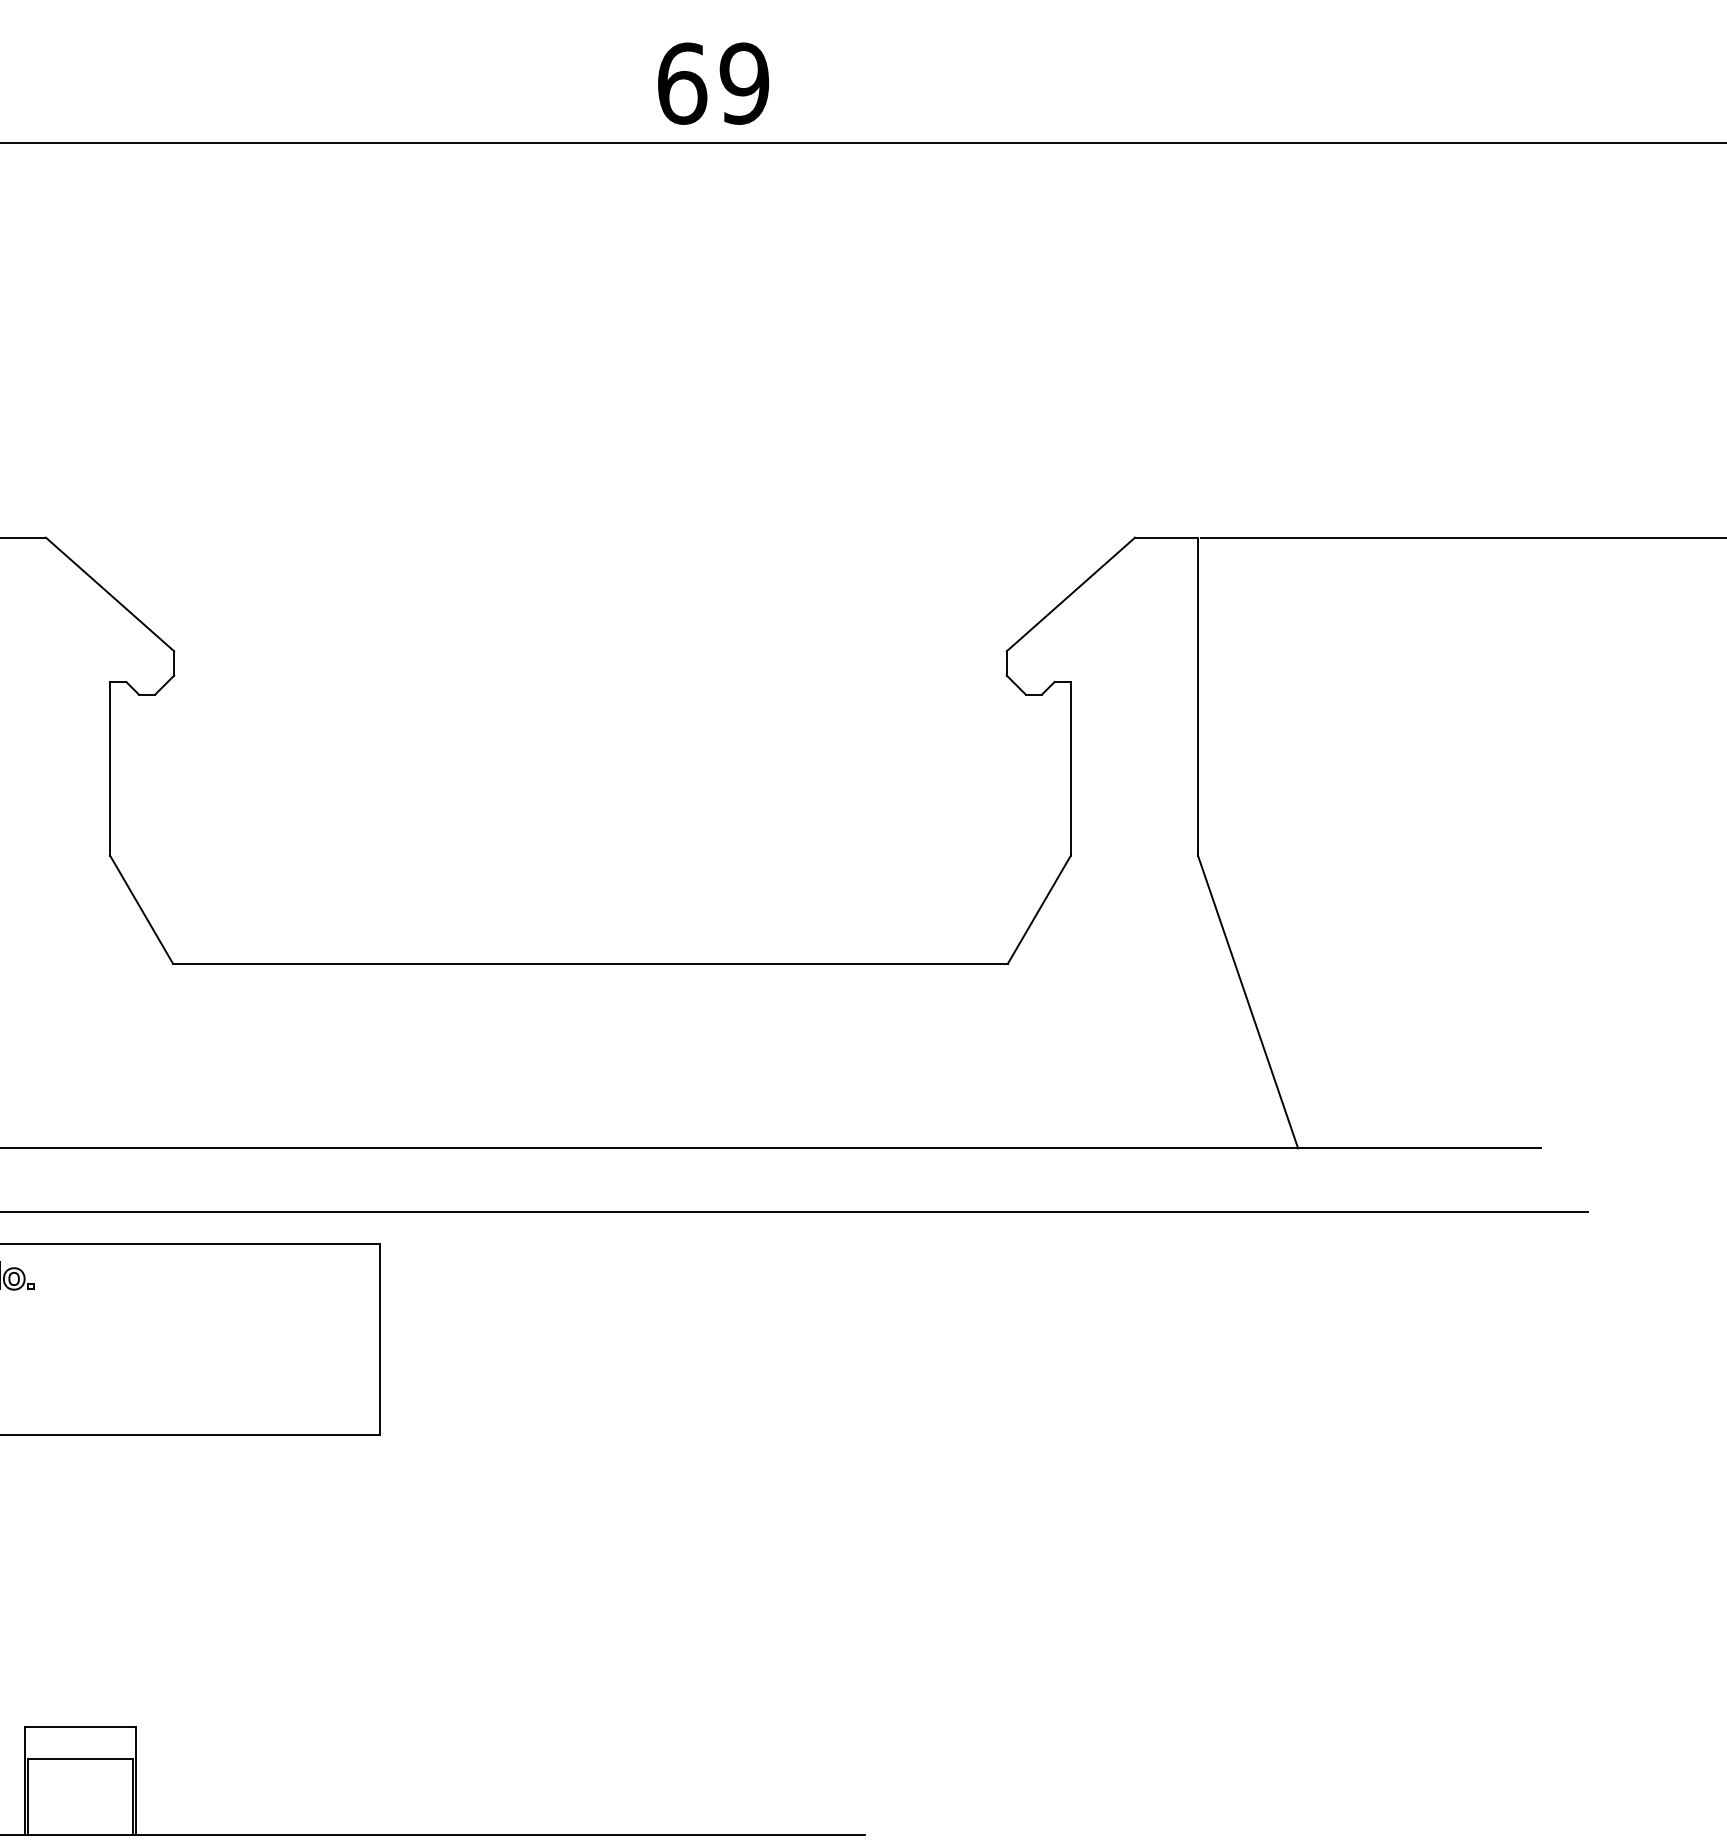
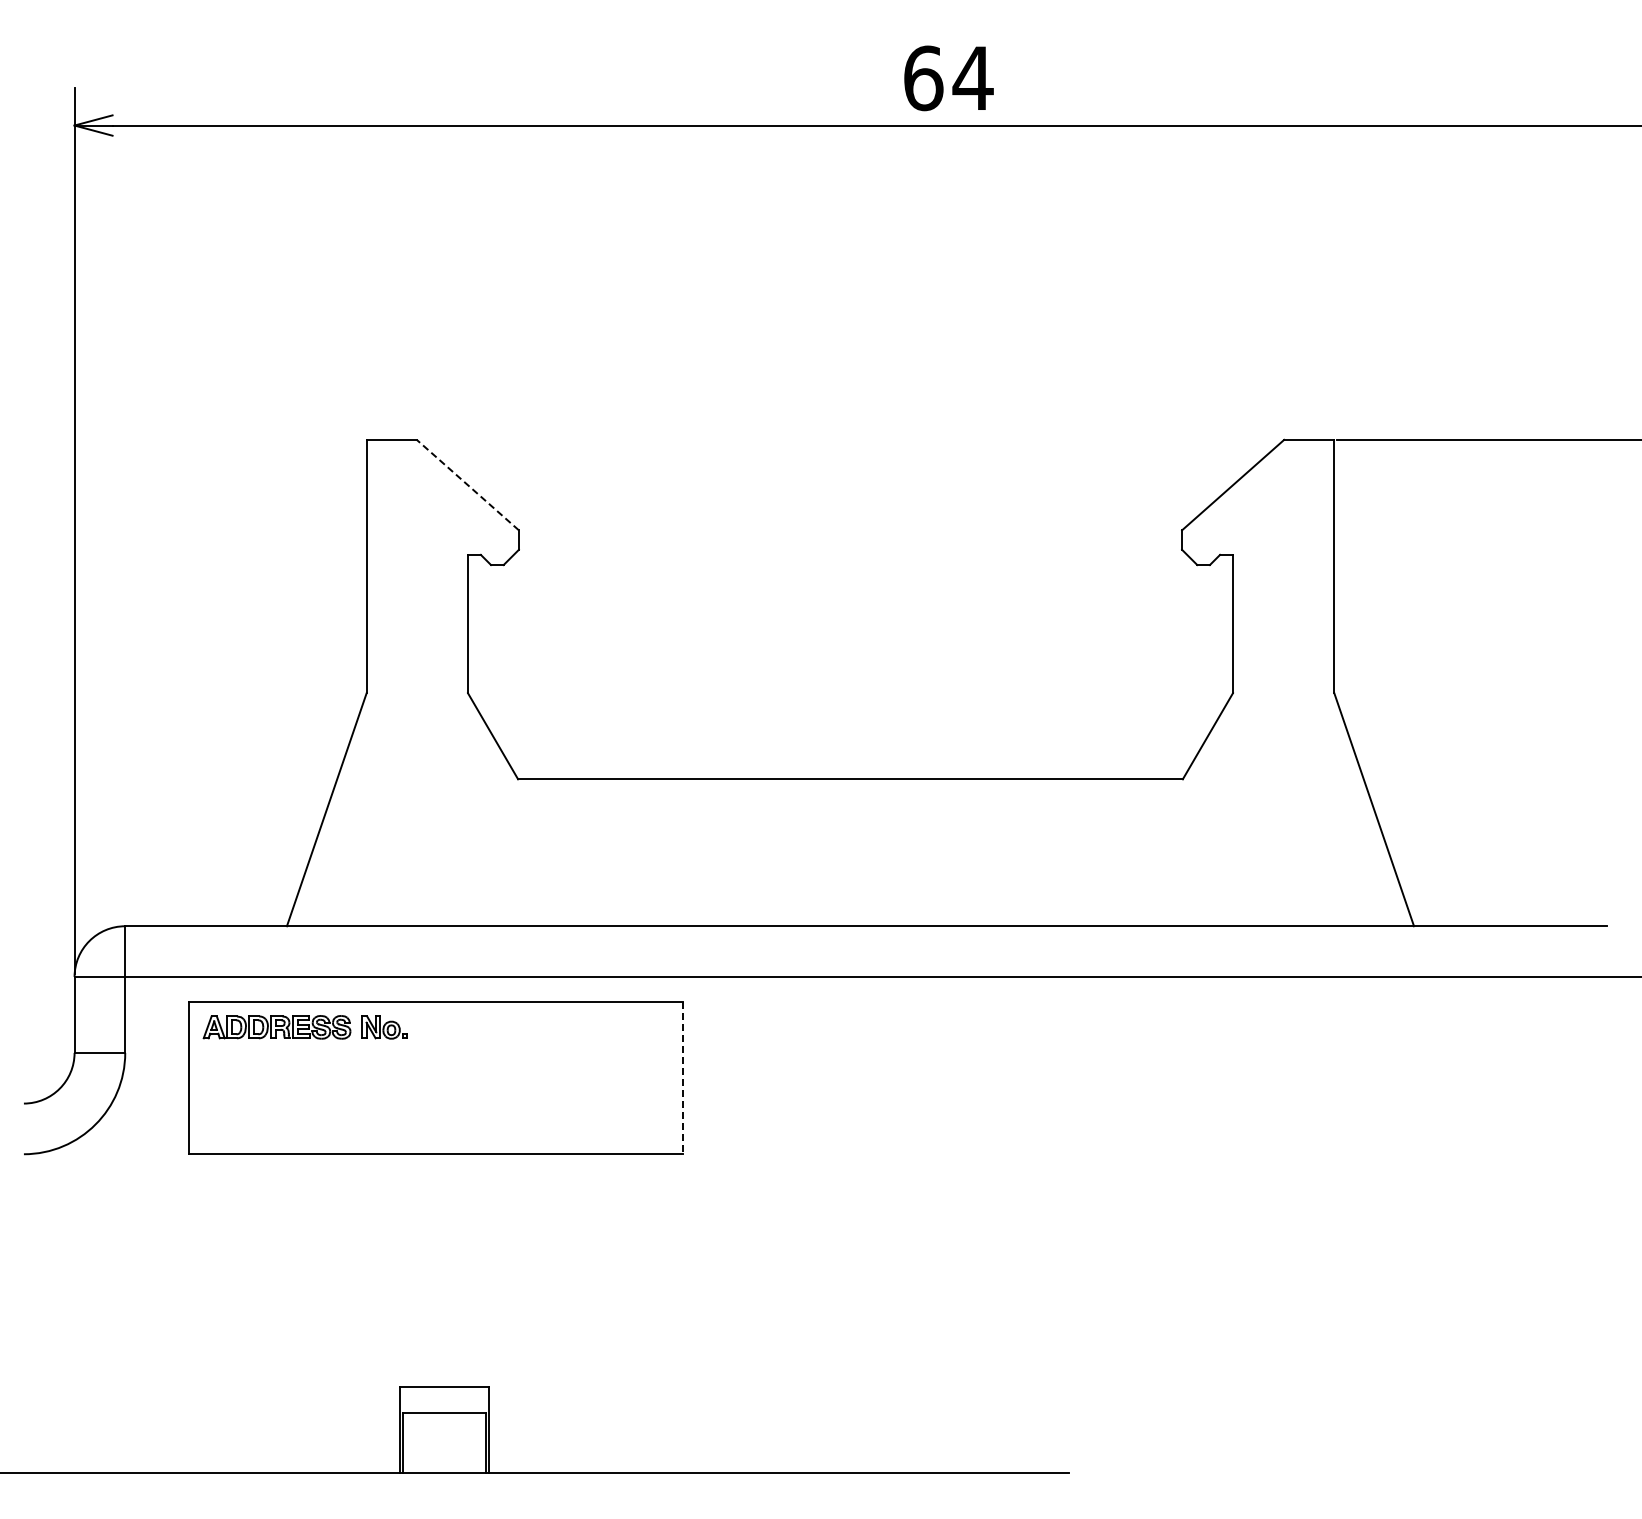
text: (743, 83) -> (972, 78), 69 -> 64
line: (109, 593) -> (467, 484), solid -> dashed
line: (379, 1339) -> (682, 1078), solid -> dashed

